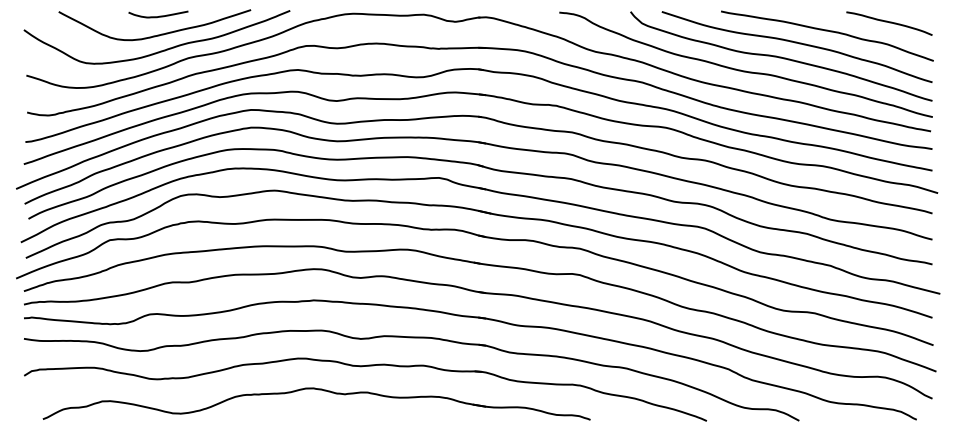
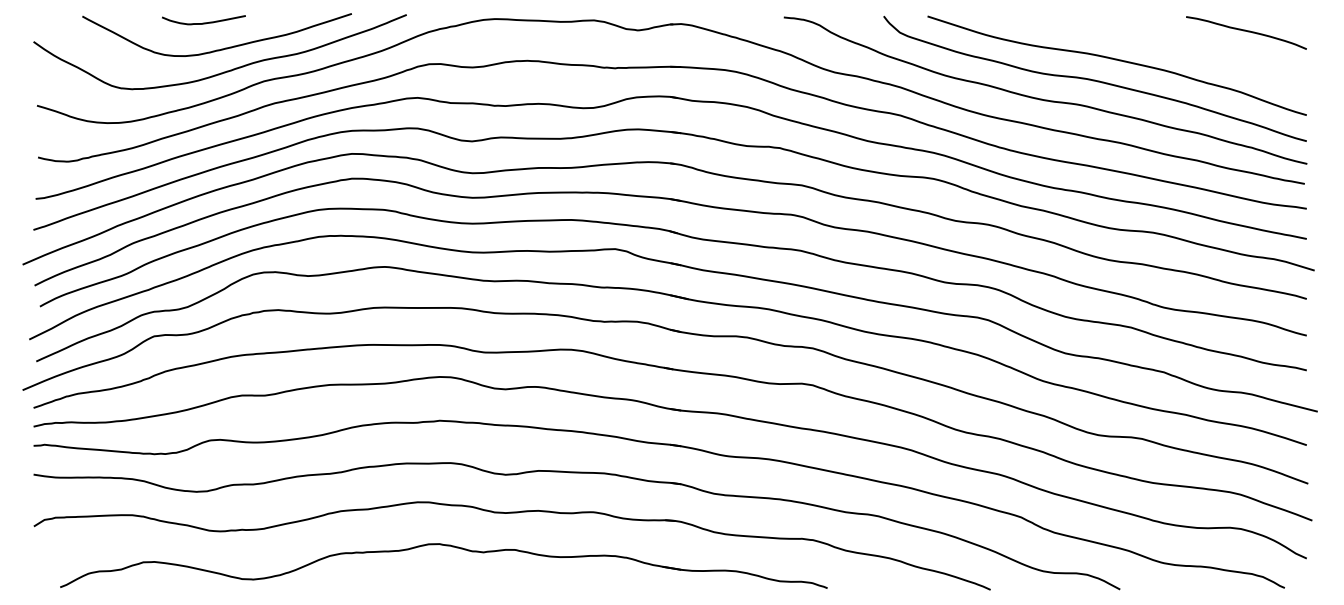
curve: (159, 15) -> (205, 21), moved
curve: (827, 31) -> (1159, 43), removed

